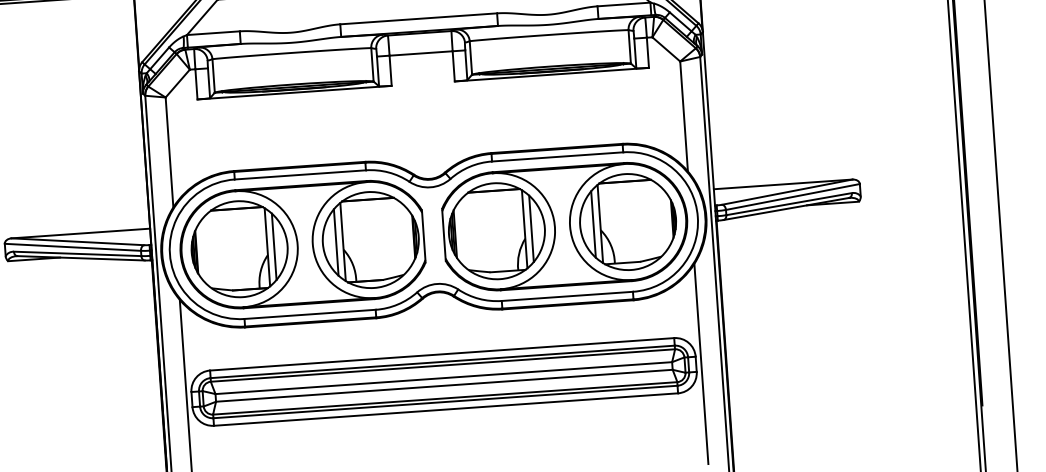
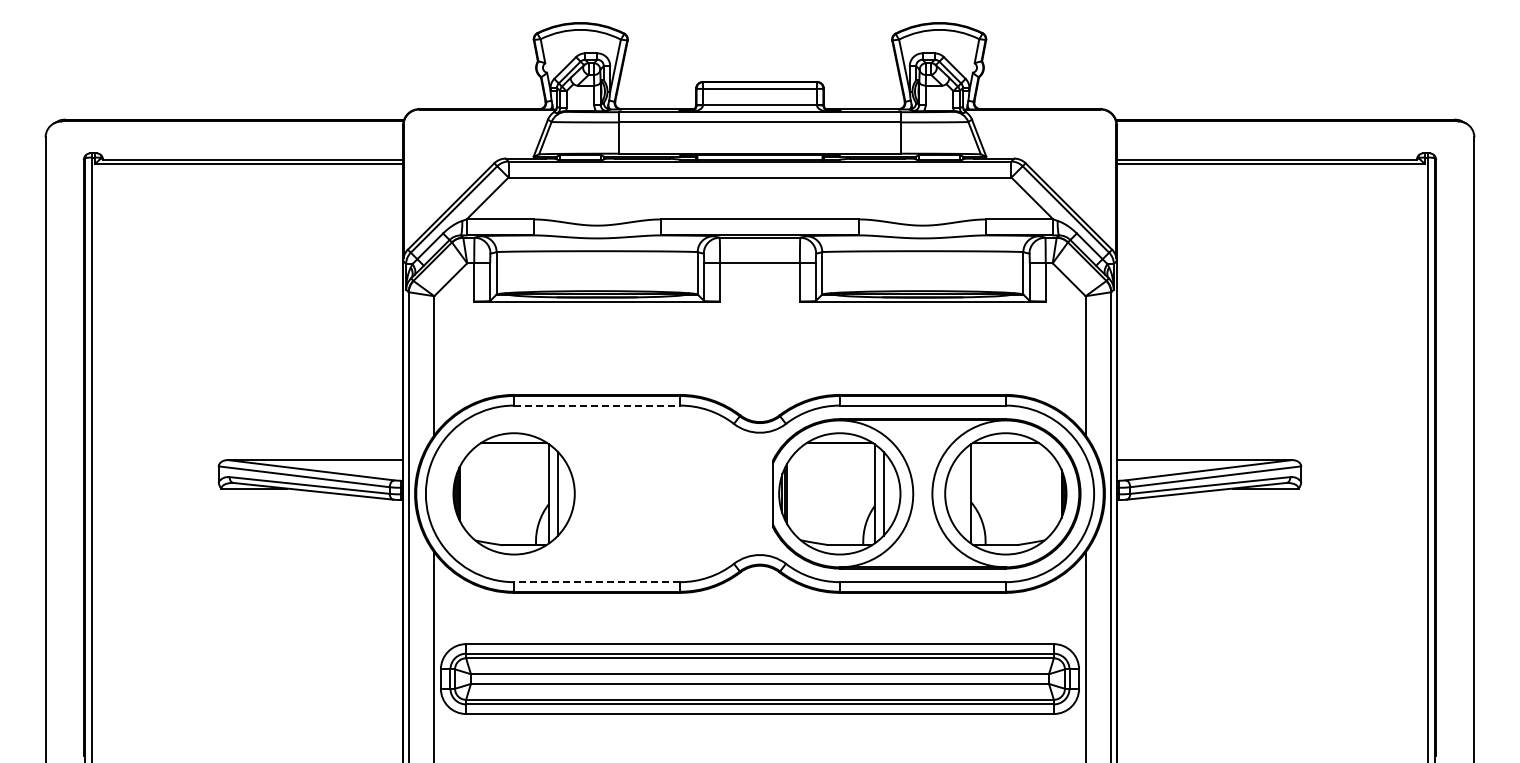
line: (300, 174) -> (597, 405), solid -> dashed
line: (593, 224) -> (962, 493), removed
part: (301, 244) -> (592, 493), removed
line: (309, 314) -> (596, 582), solid -> dashed

